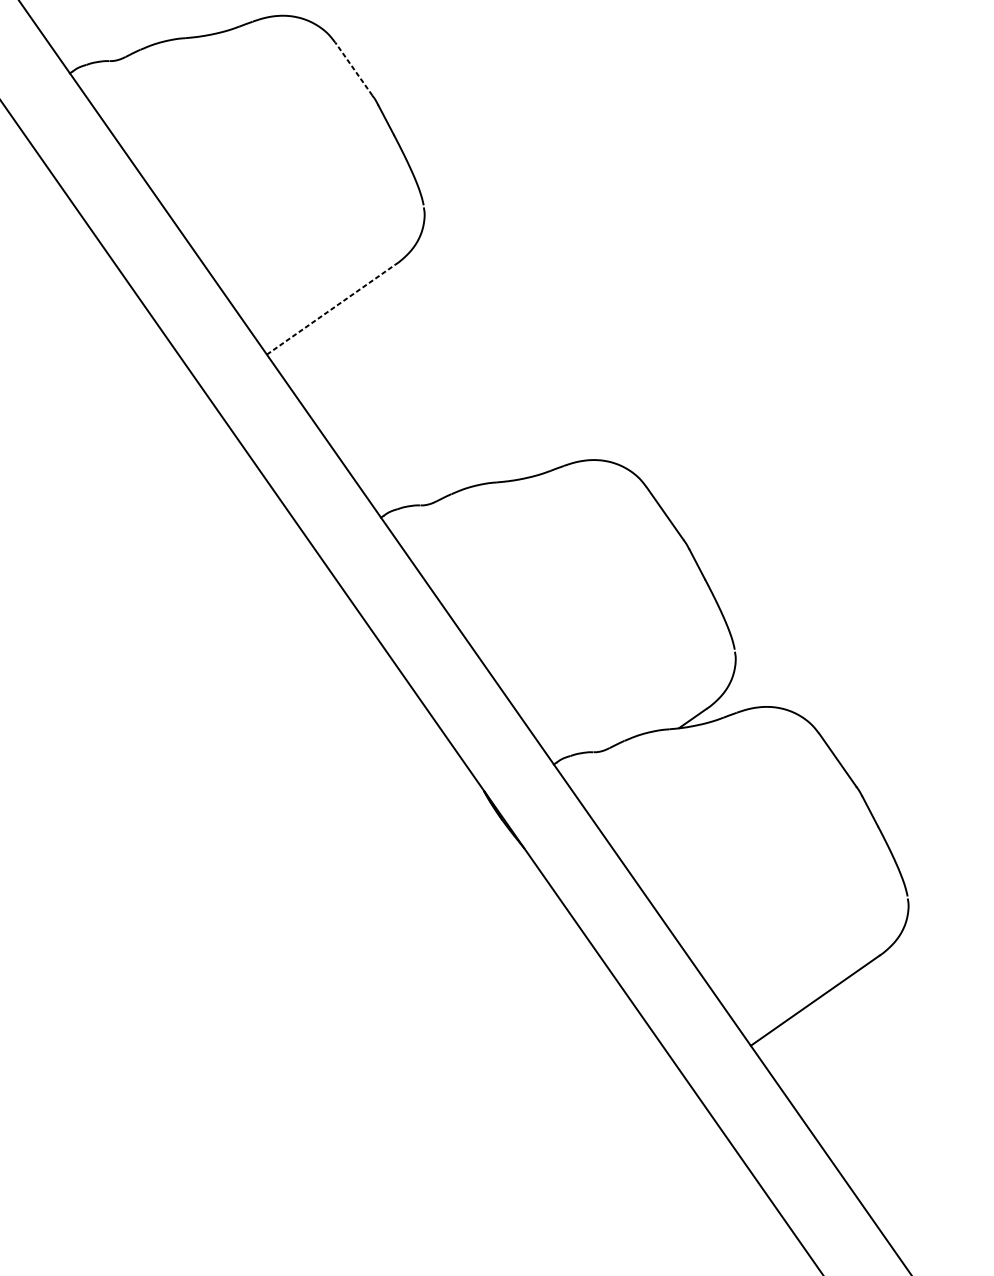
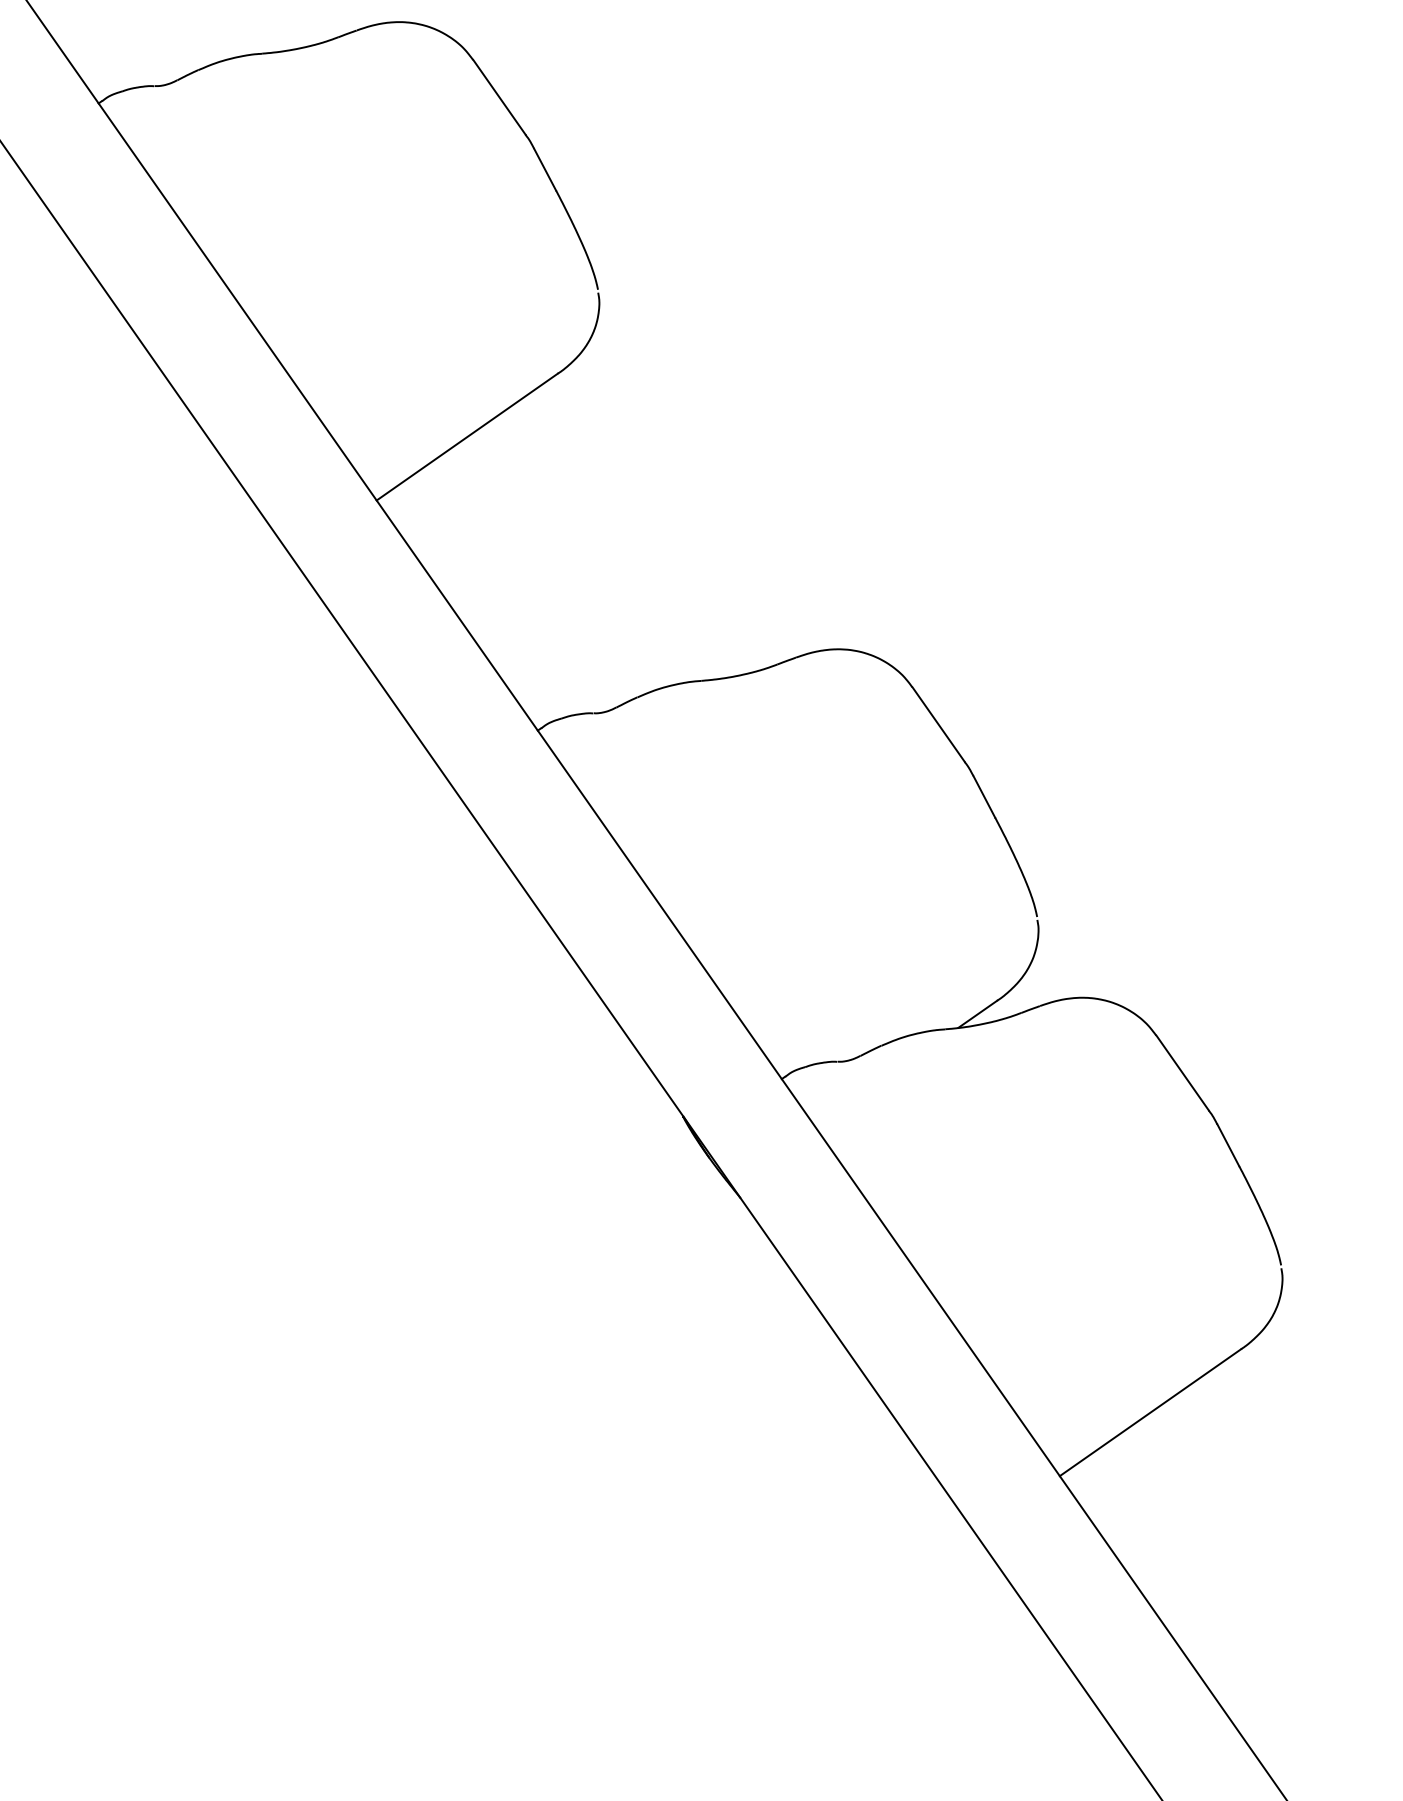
line: (353, 69) -> (499, 97), dashed -> solid
line: (331, 310) -> (467, 437), dashed -> solid

